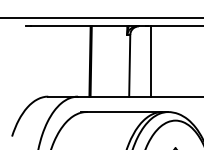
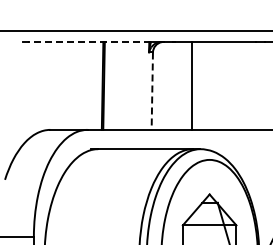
line: (79, 26) -> (89, 41), solid -> dashed
line: (150, 61) -> (192, 85), moved
line: (129, 65) -> (152, 91), solid -> dashed

